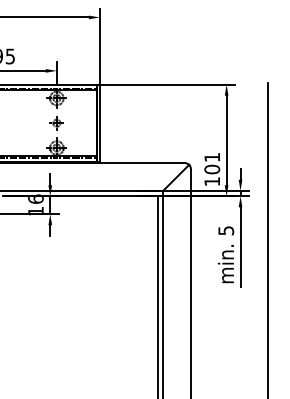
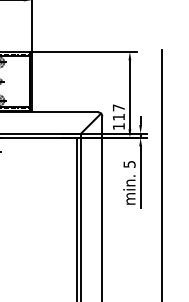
text: (212, 163) -> (119, 112), 101 -> 117

